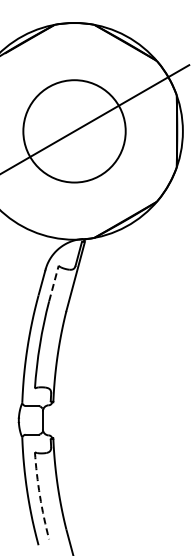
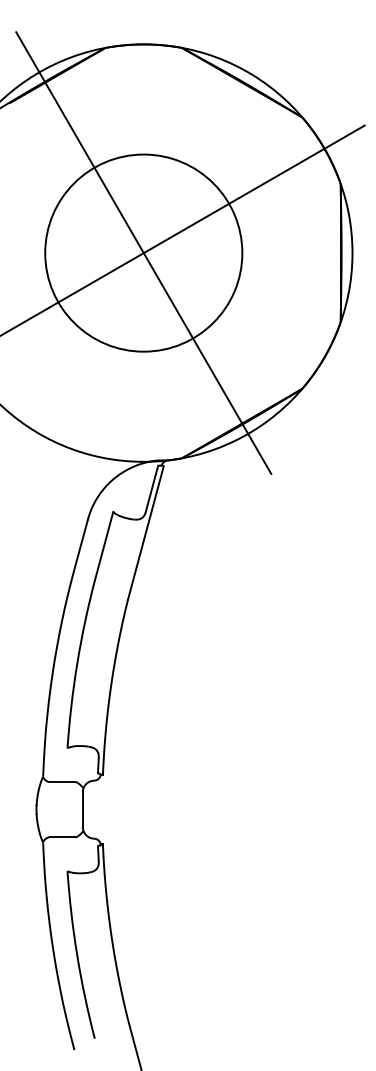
line: (74, 131) -> (143, 253), added
line: (54, 283) -> (105, 546), dashed -> solid
arc: (40, 496) -> (78, 956), dashed -> solid

